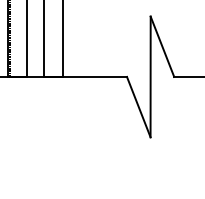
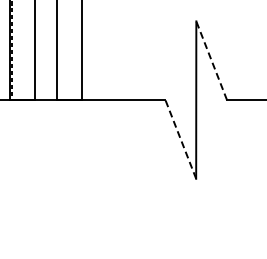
line: (162, 46) -> (211, 60), solid -> dashed
line: (138, 106) -> (180, 138), solid -> dashed

